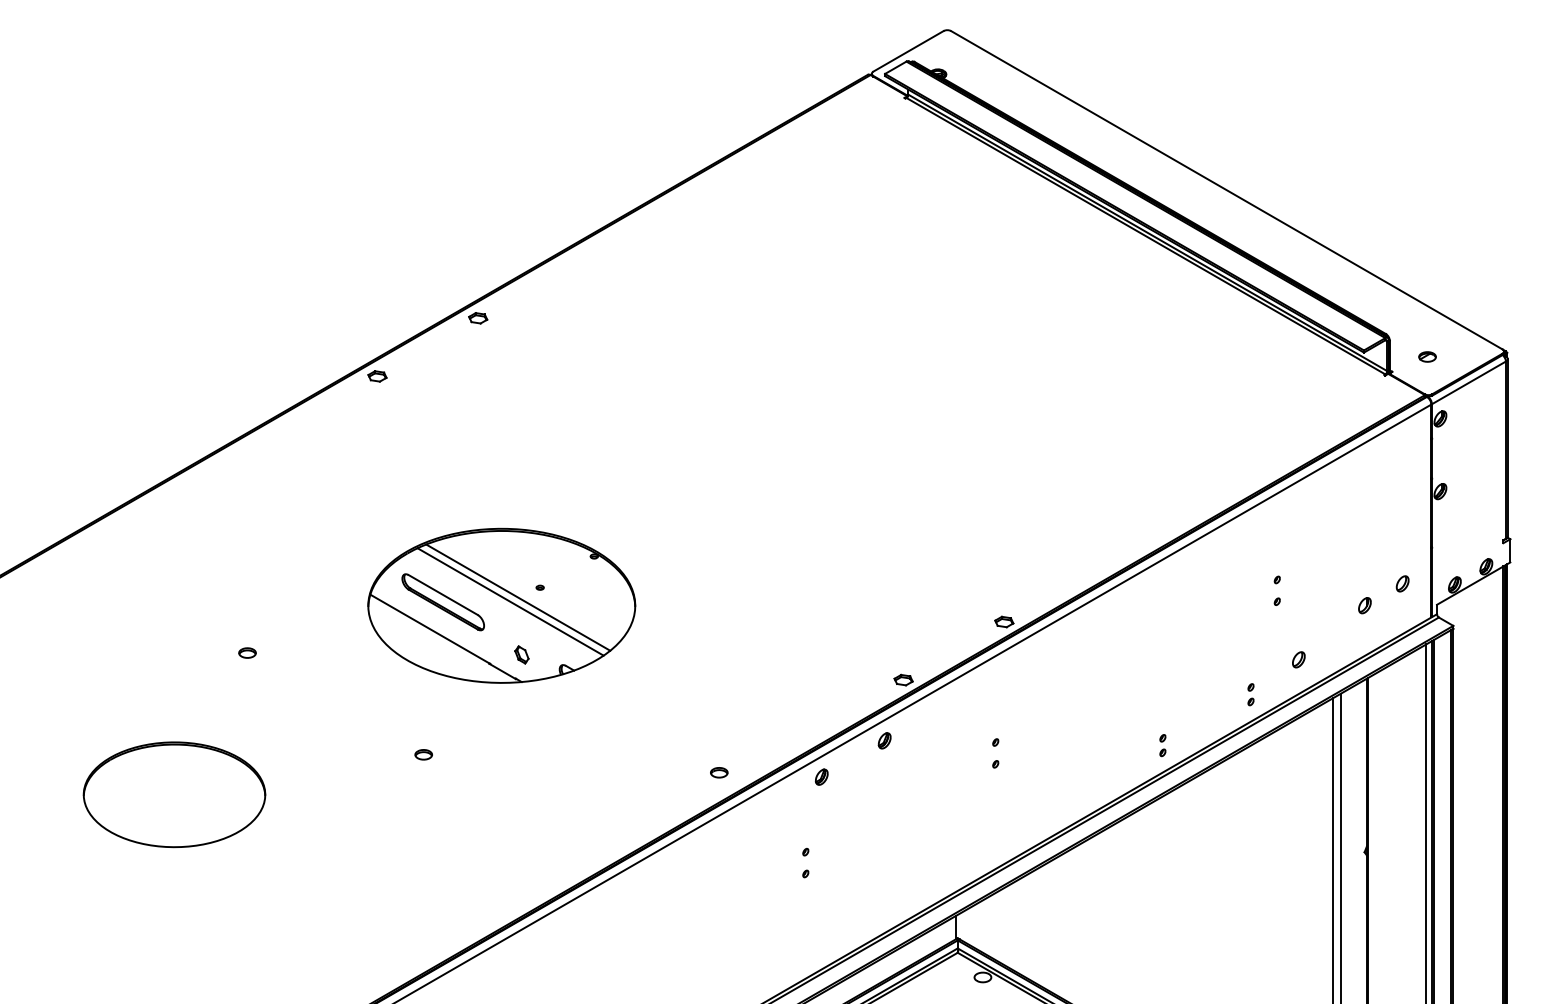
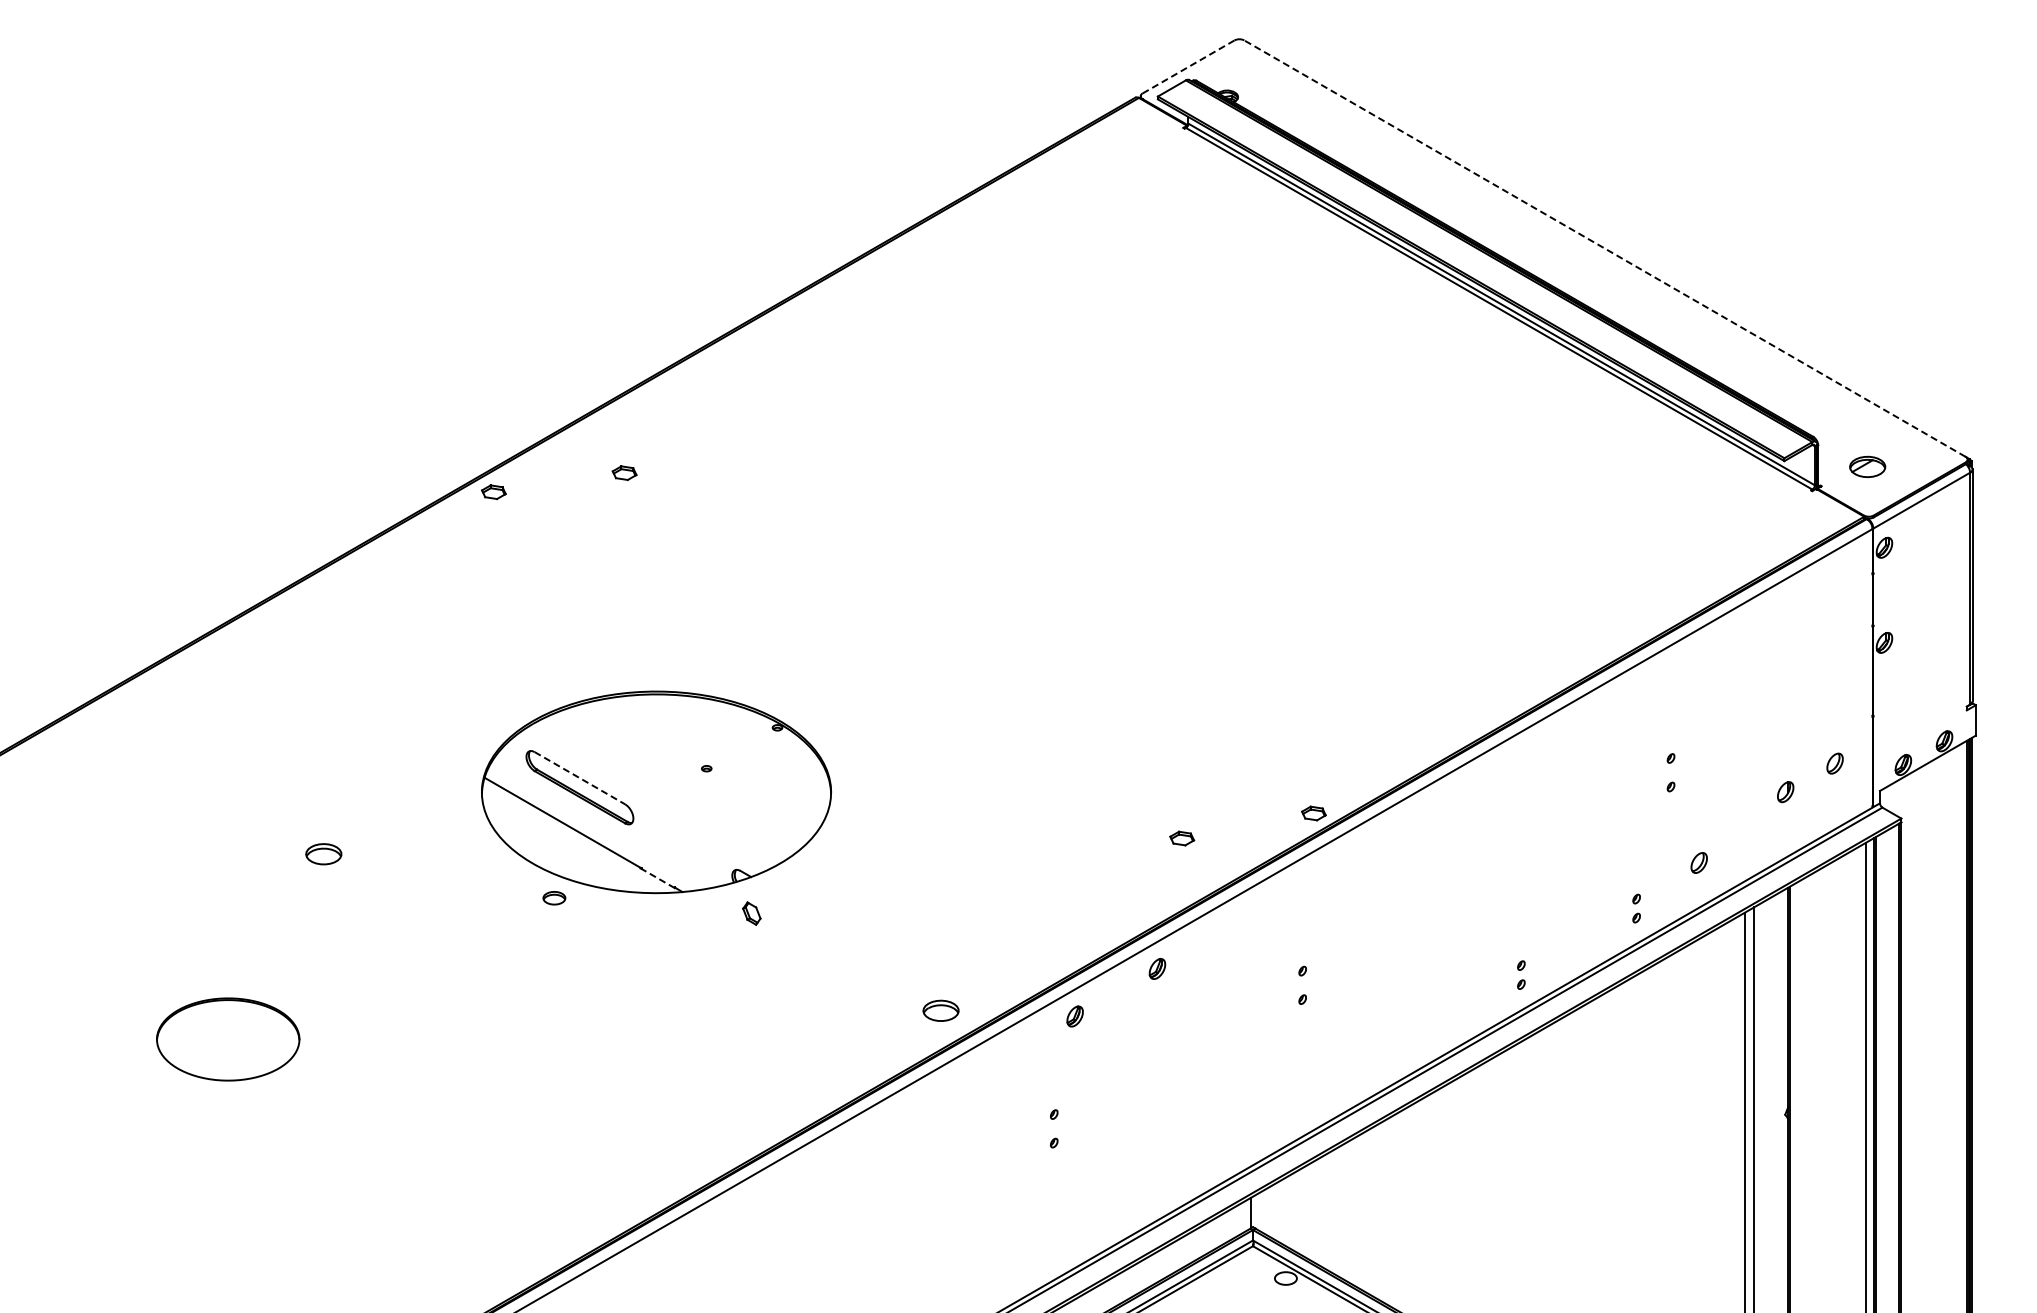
line: (908, 51) -> (1188, 66), solid -> dashed
line: (1226, 190) -> (1604, 248), solid -> dashed
part: (478, 317) -> (624, 472), moved
part: (1427, 356) -> (1867, 466), size x1.6
line: (443, 595) -> (580, 778), solid -> dashed
line: (517, 597) -> (677, 781), removed
line: (510, 601) -> (667, 786), removed
part: (247, 652) -> (323, 853), size x1.6
part: (521, 654) -> (751, 913), moved
line: (502, 671) -> (657, 878), solid -> dashed
part: (903, 680) -> (1182, 838), moved
part: (423, 755) -> (554, 898), moved
part: (718, 772) -> (940, 1010), size x1.6
part: (173, 794) -> (227, 1039), size x0.6

